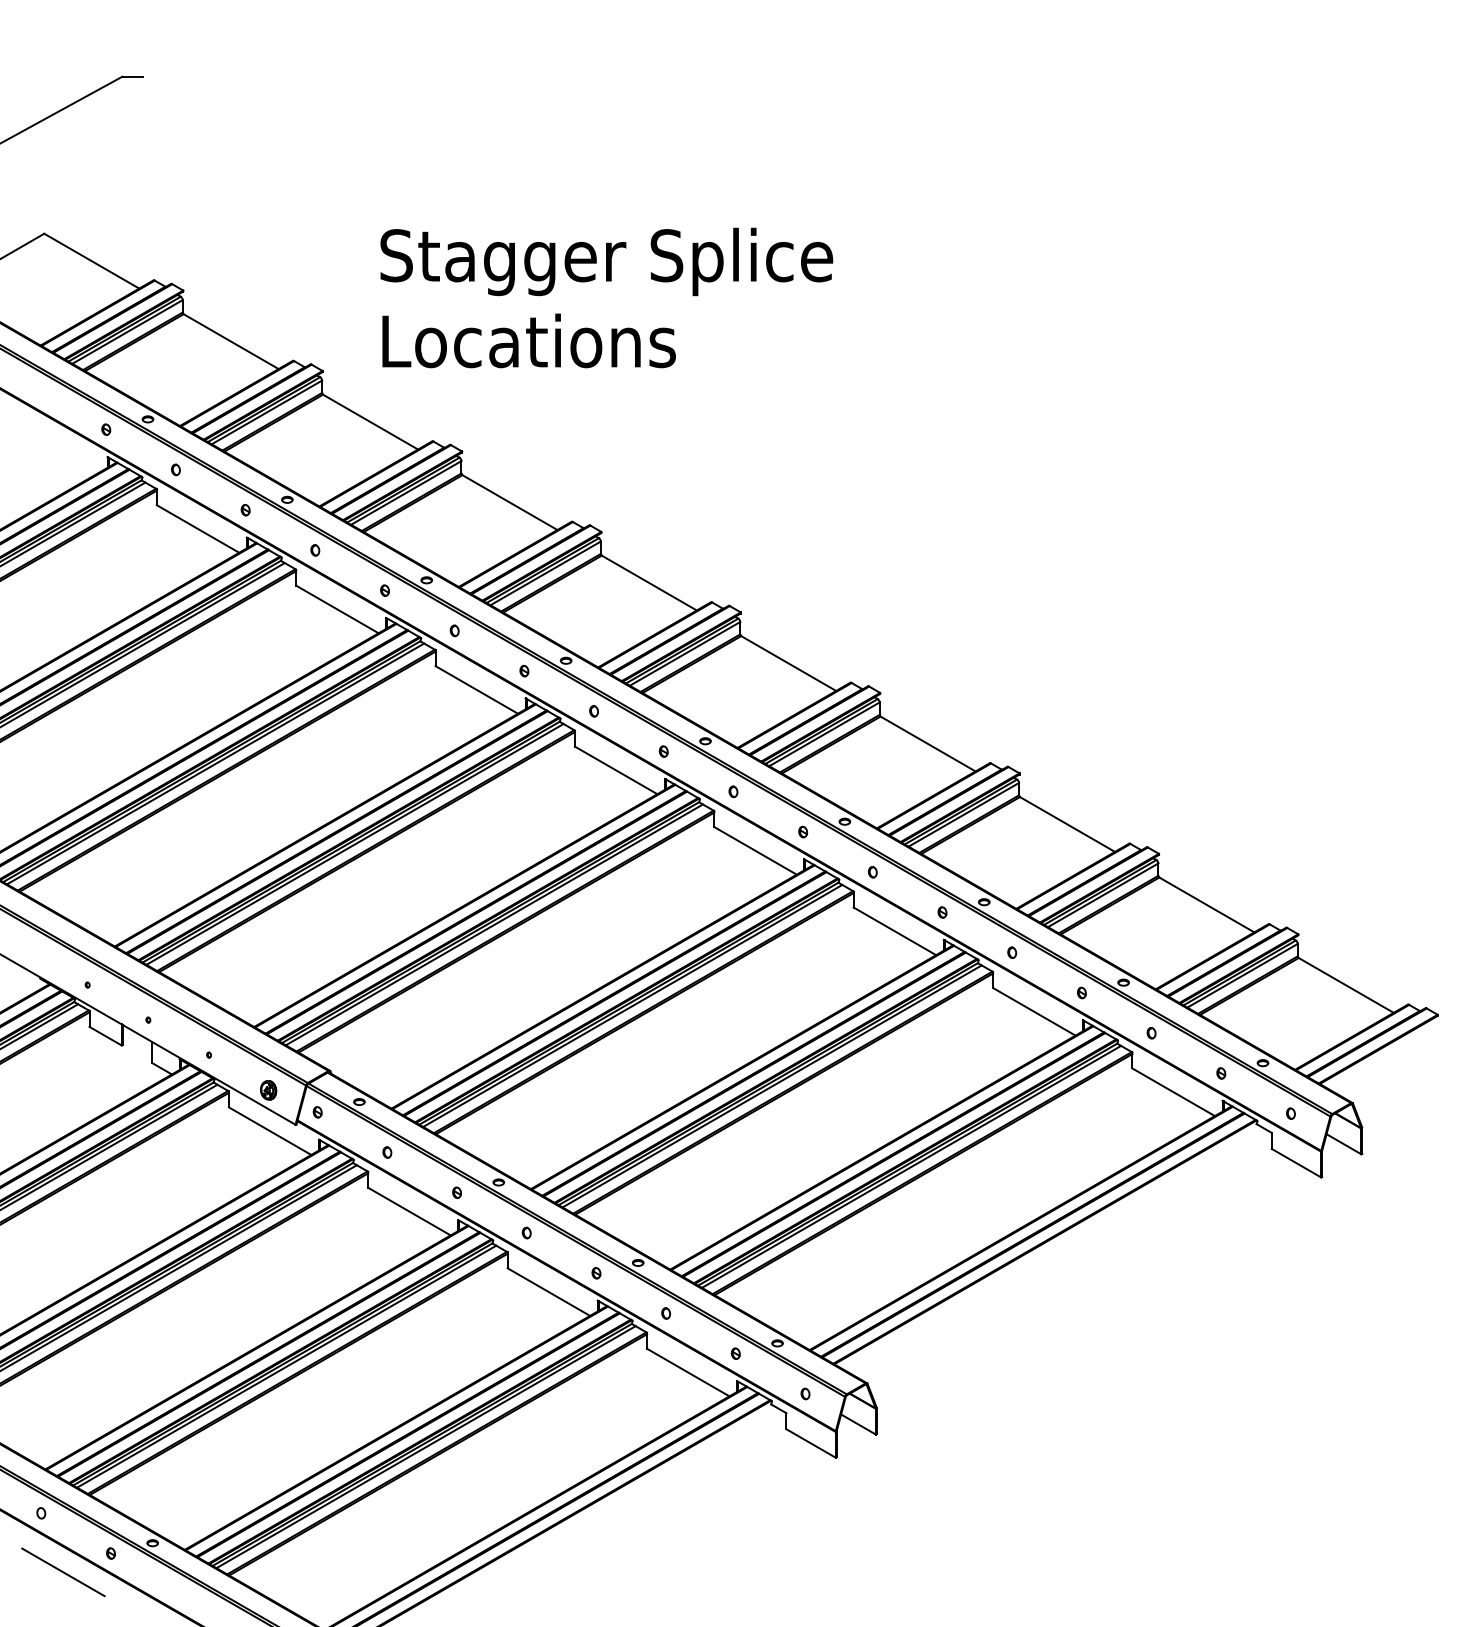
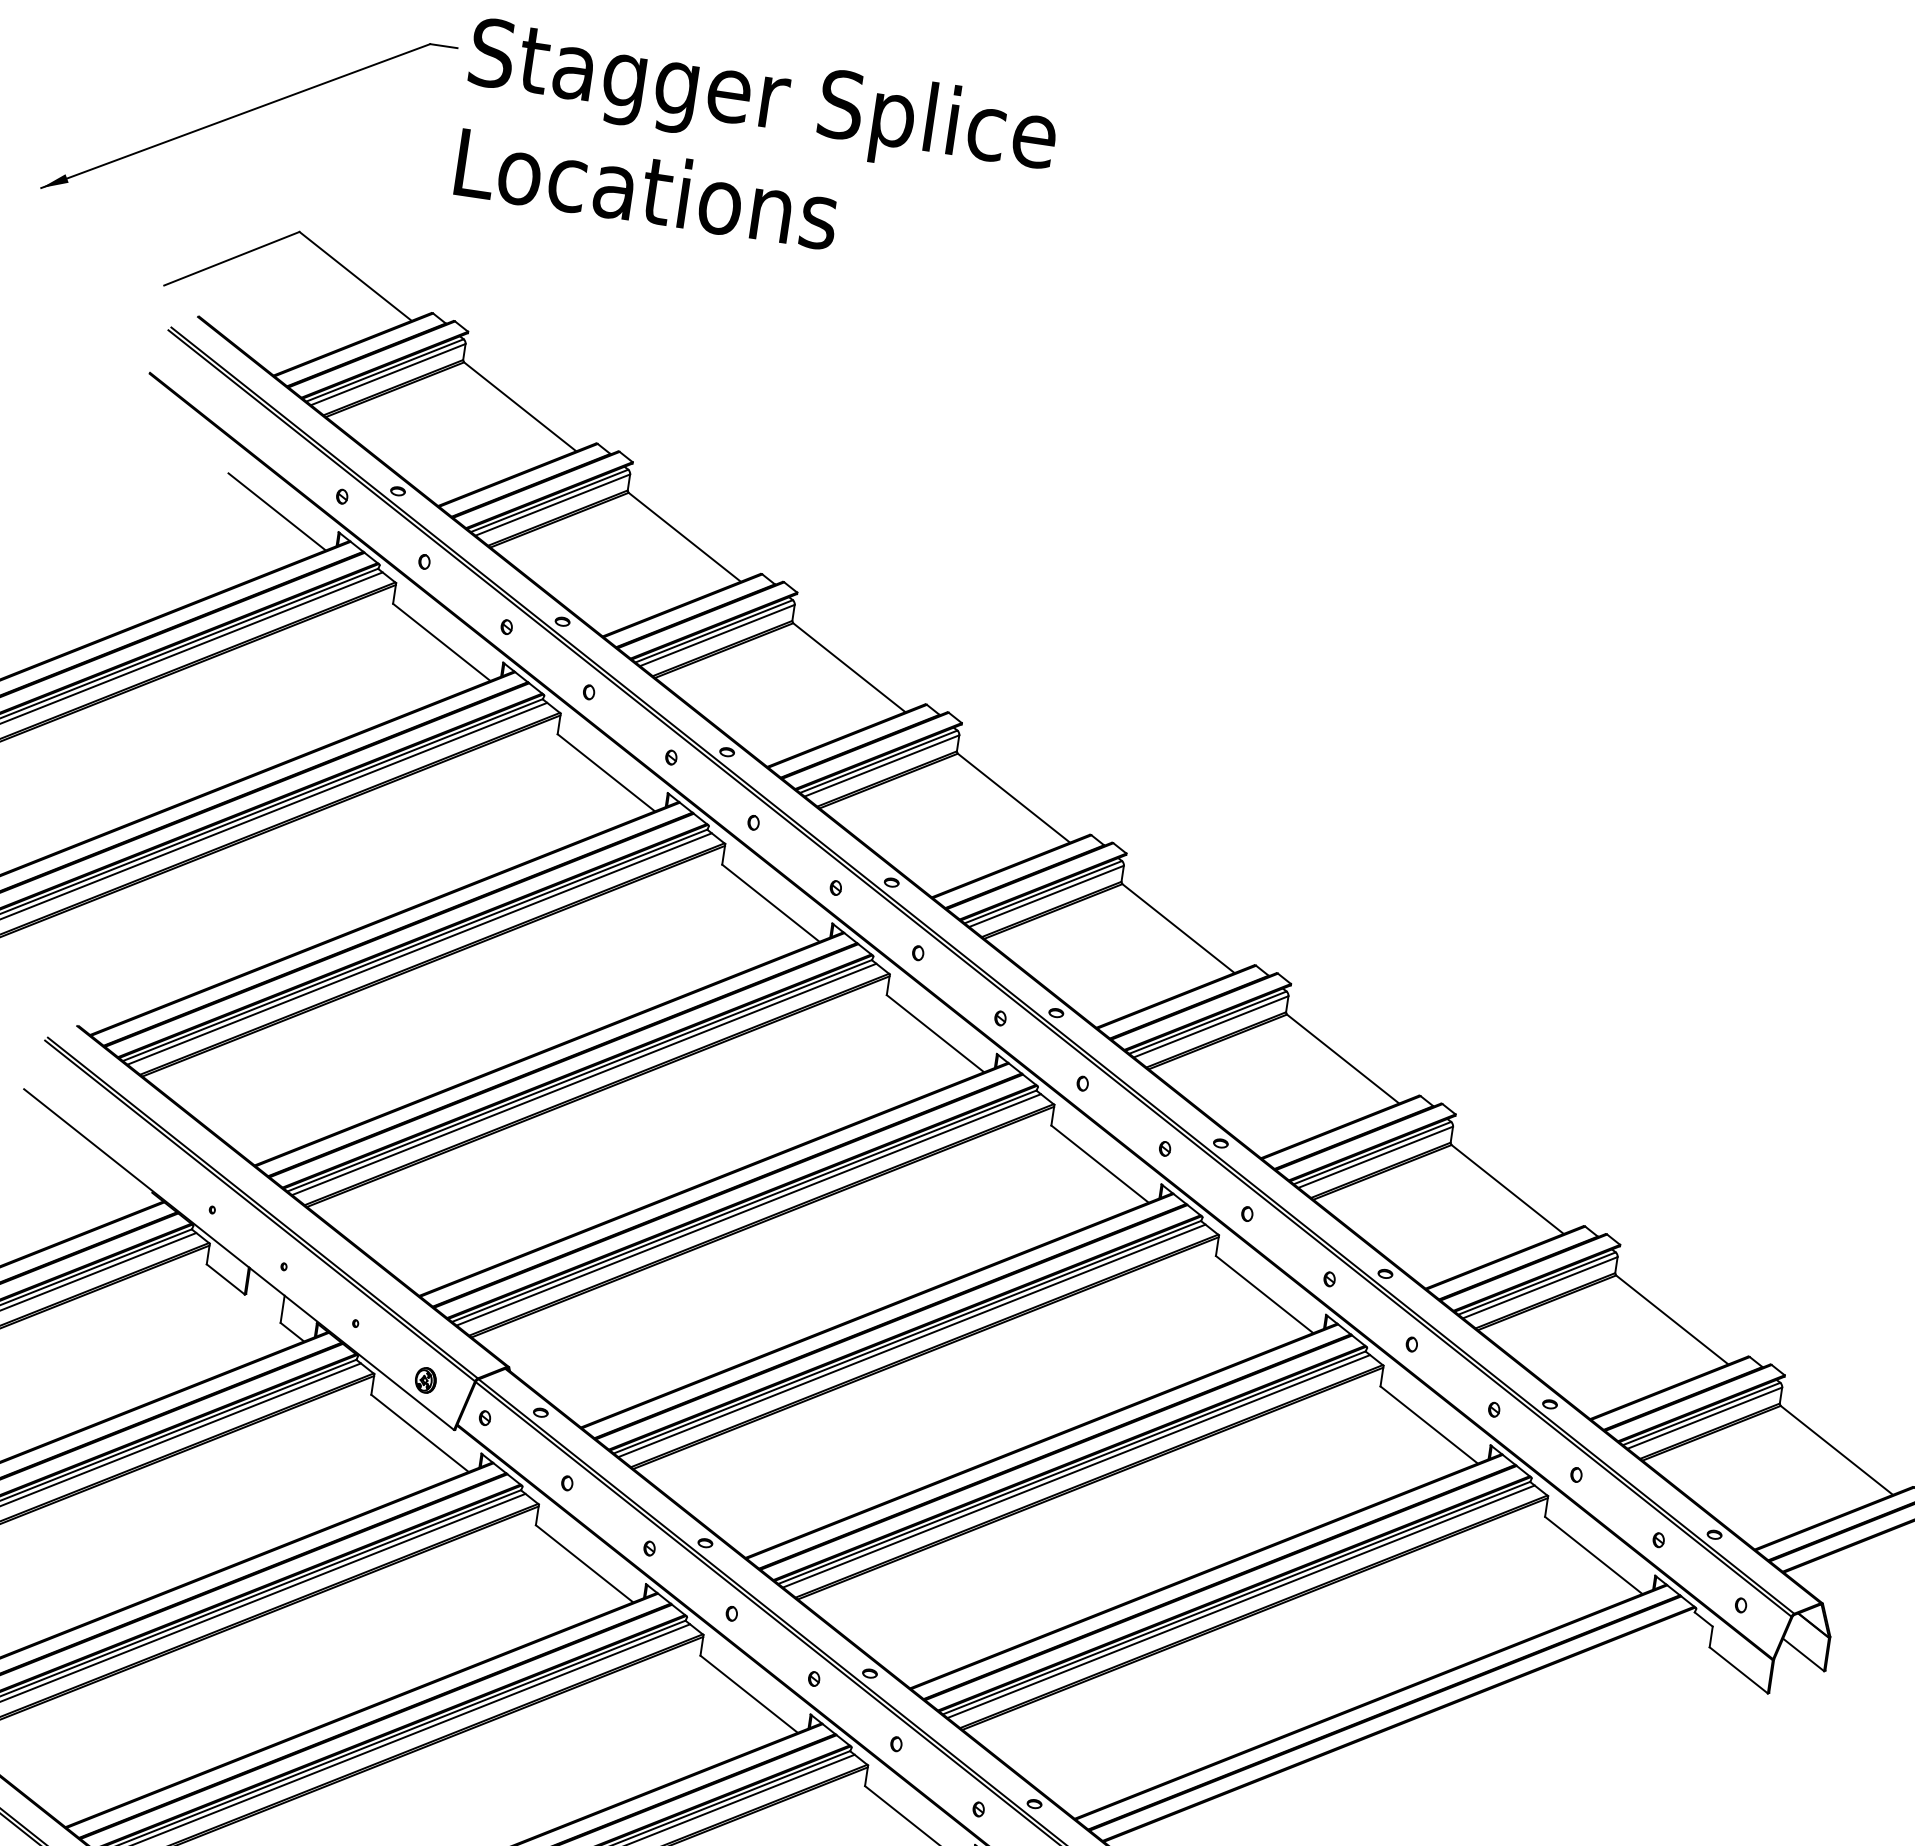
text: (606, 297) -> (755, 147), moved
line: (58, 448) -> (276, 511), added

